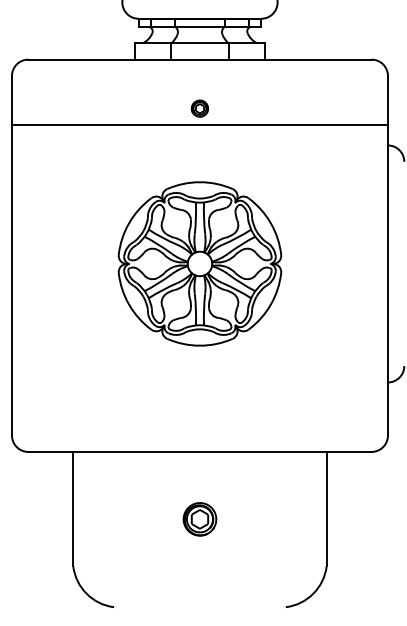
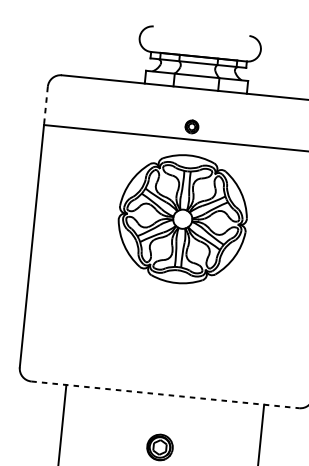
line: (12, 100) -> (46, 105), solid -> dashed
part: (199, 263) -> (182, 218), moved
line: (199, 451) -> (164, 394), solid -> dashed

